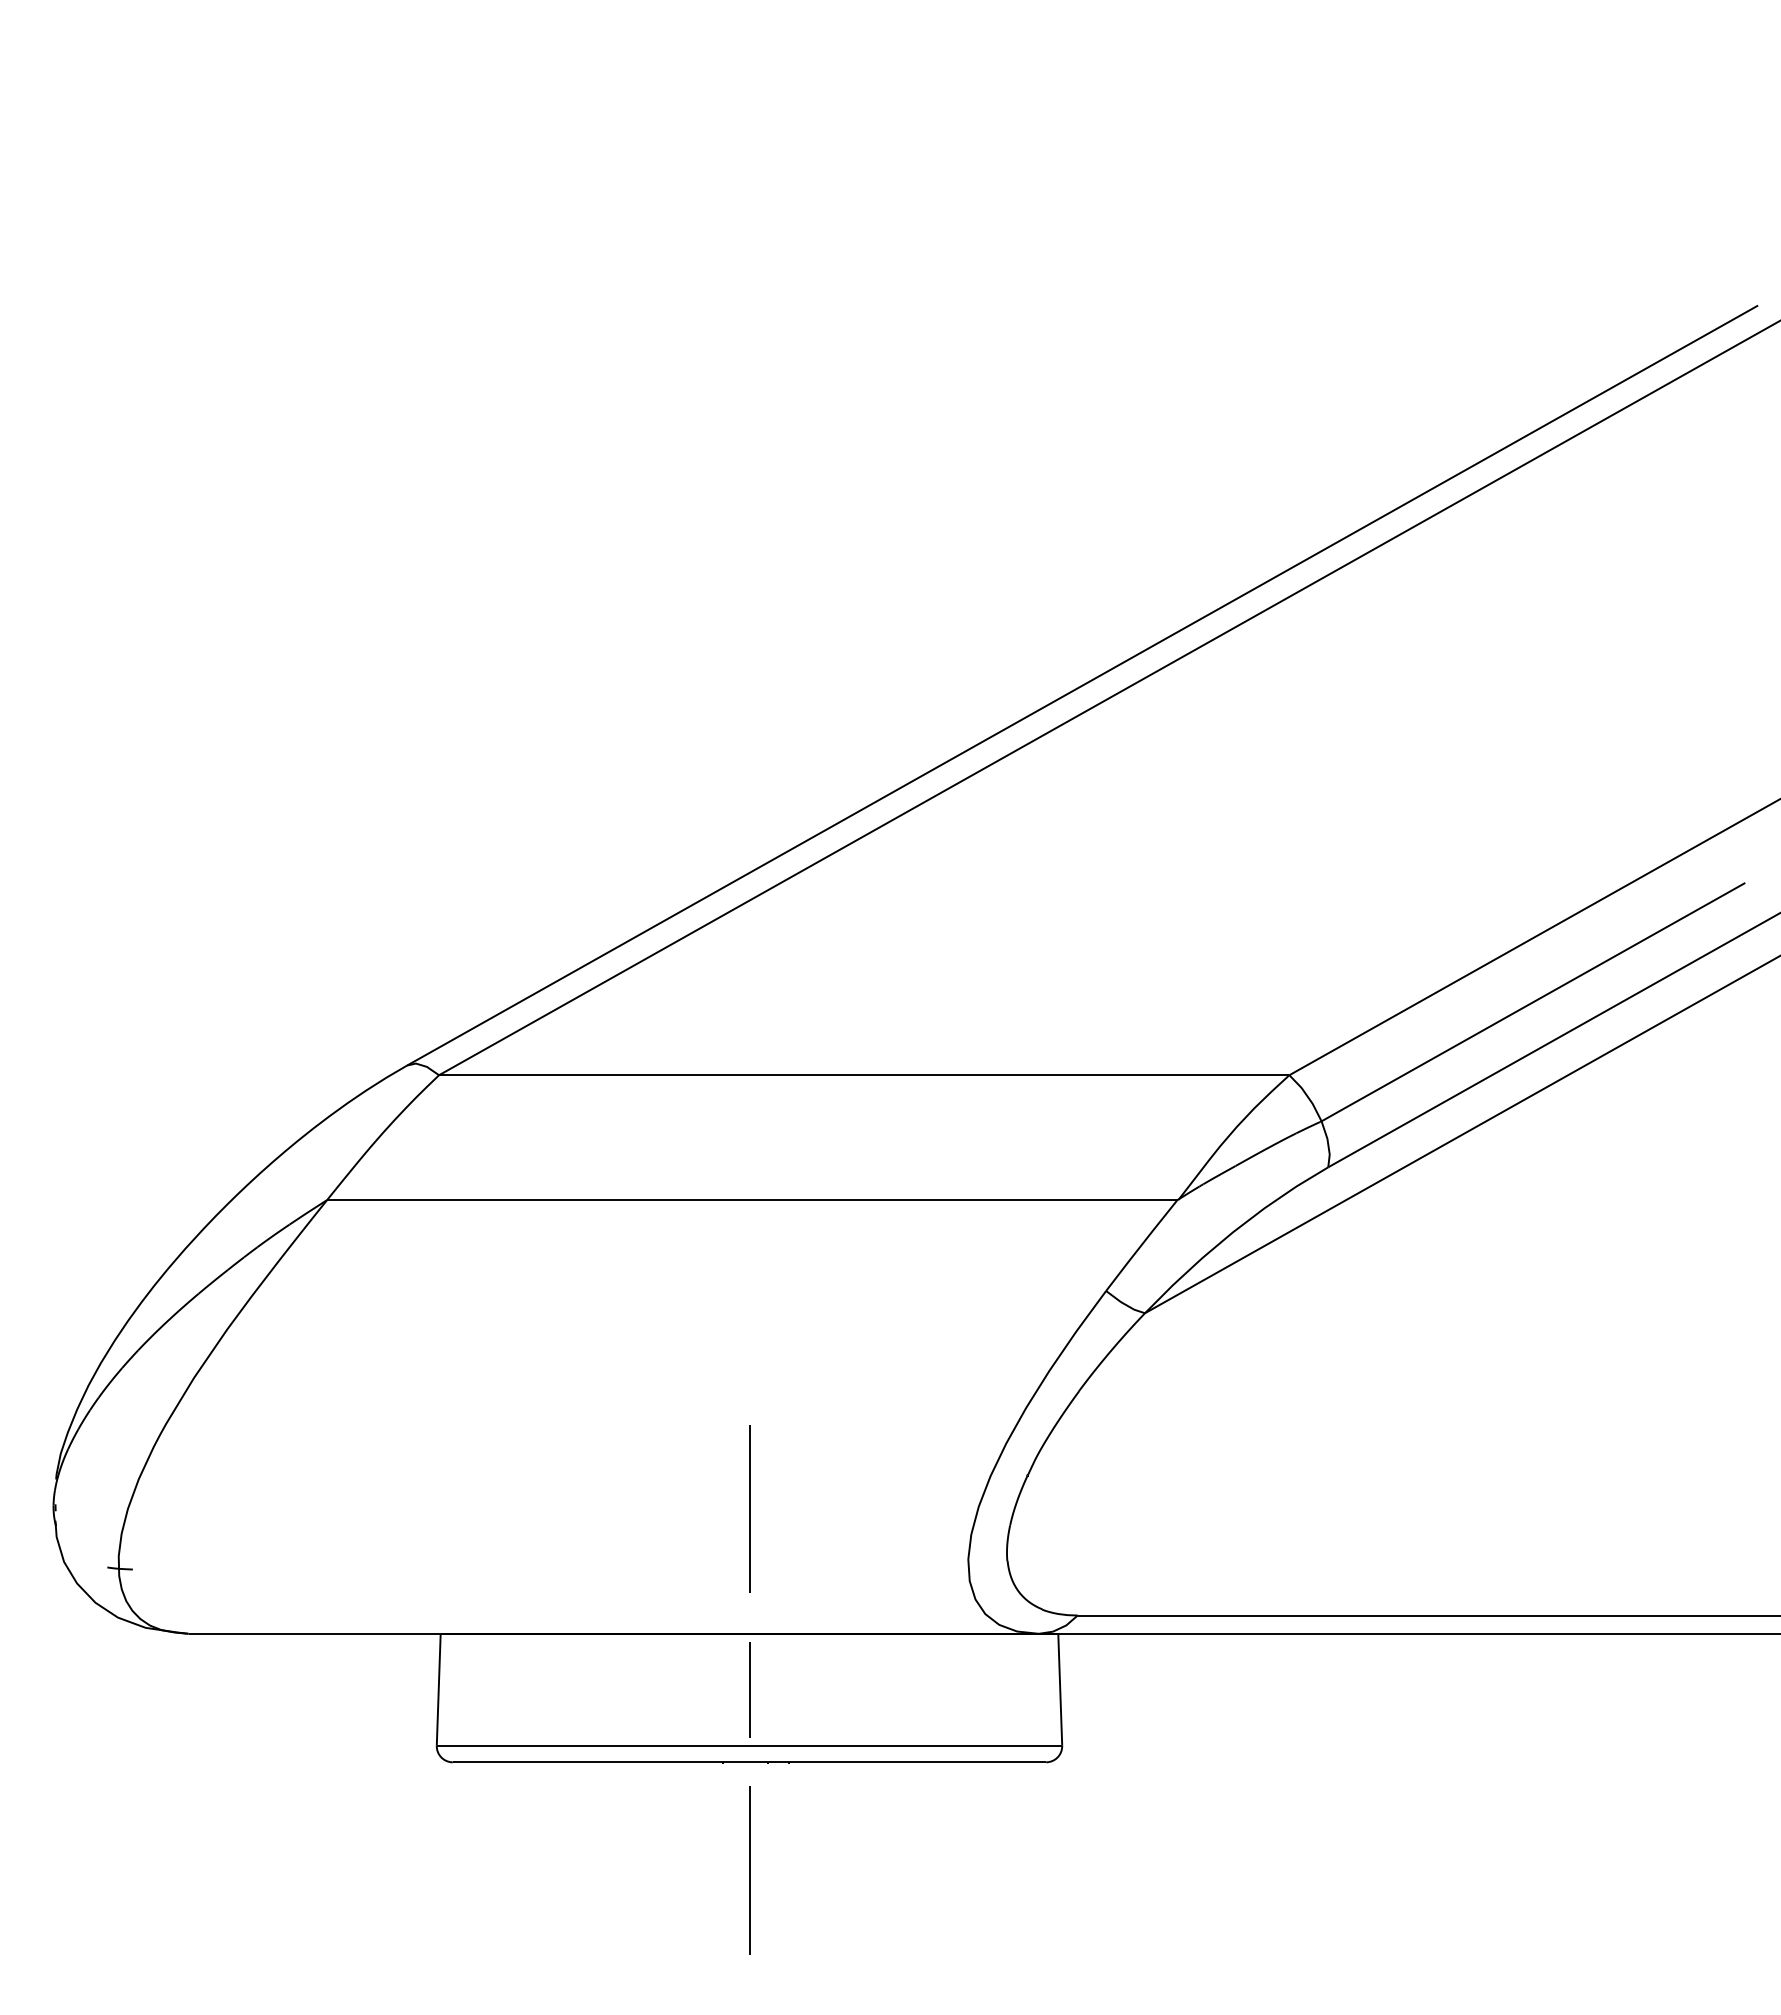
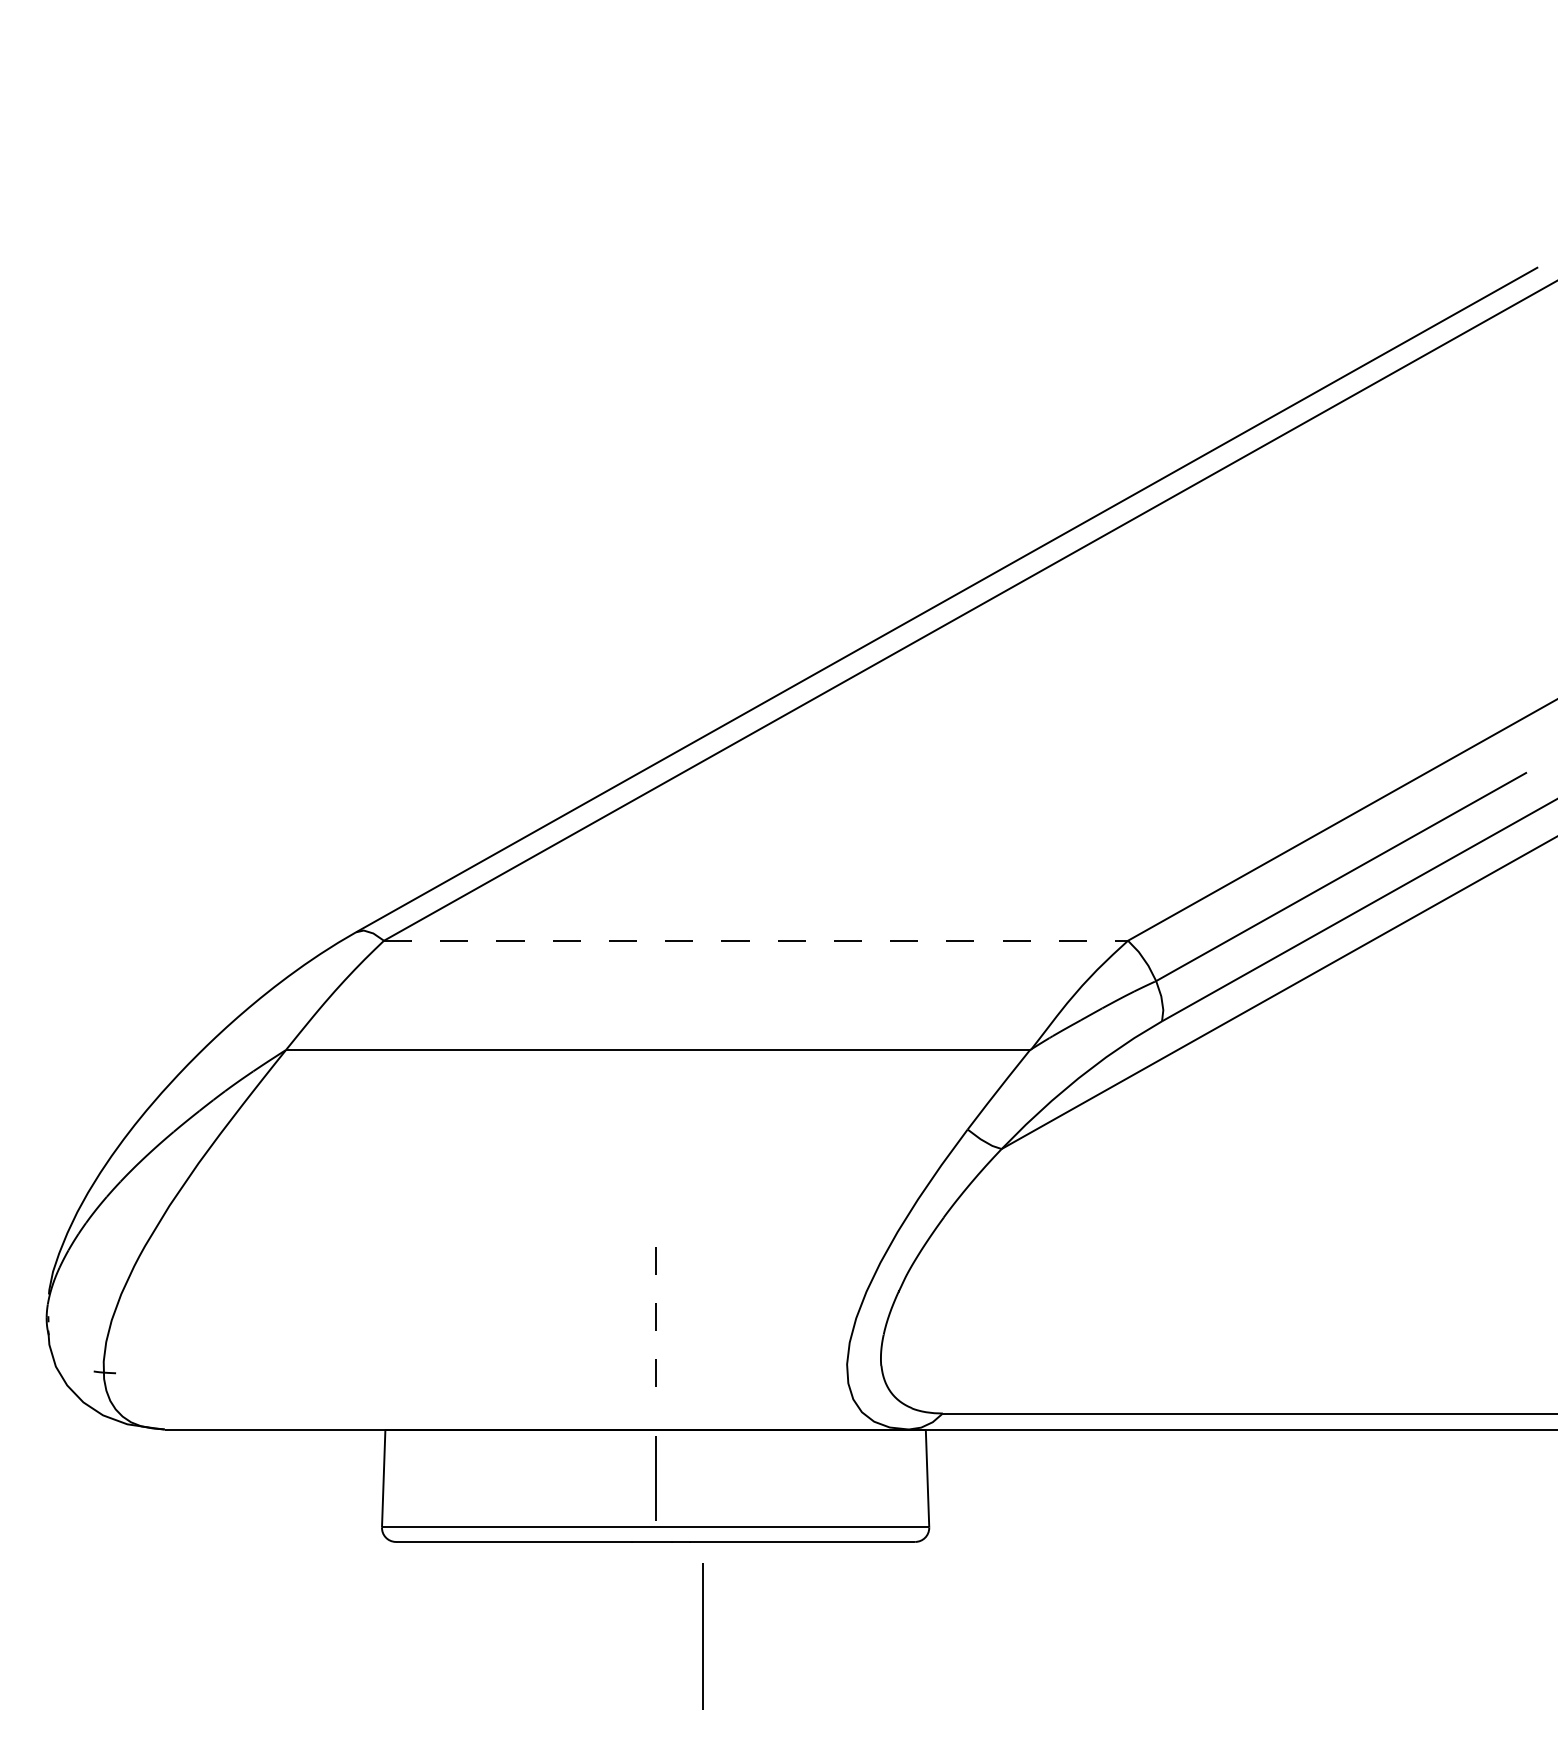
line: (864, 1075) -> (756, 941), solid -> dashed
line: (749, 1509) -> (655, 1320), solid -> dashed
line: (749, 1870) -> (702, 1636), moved

